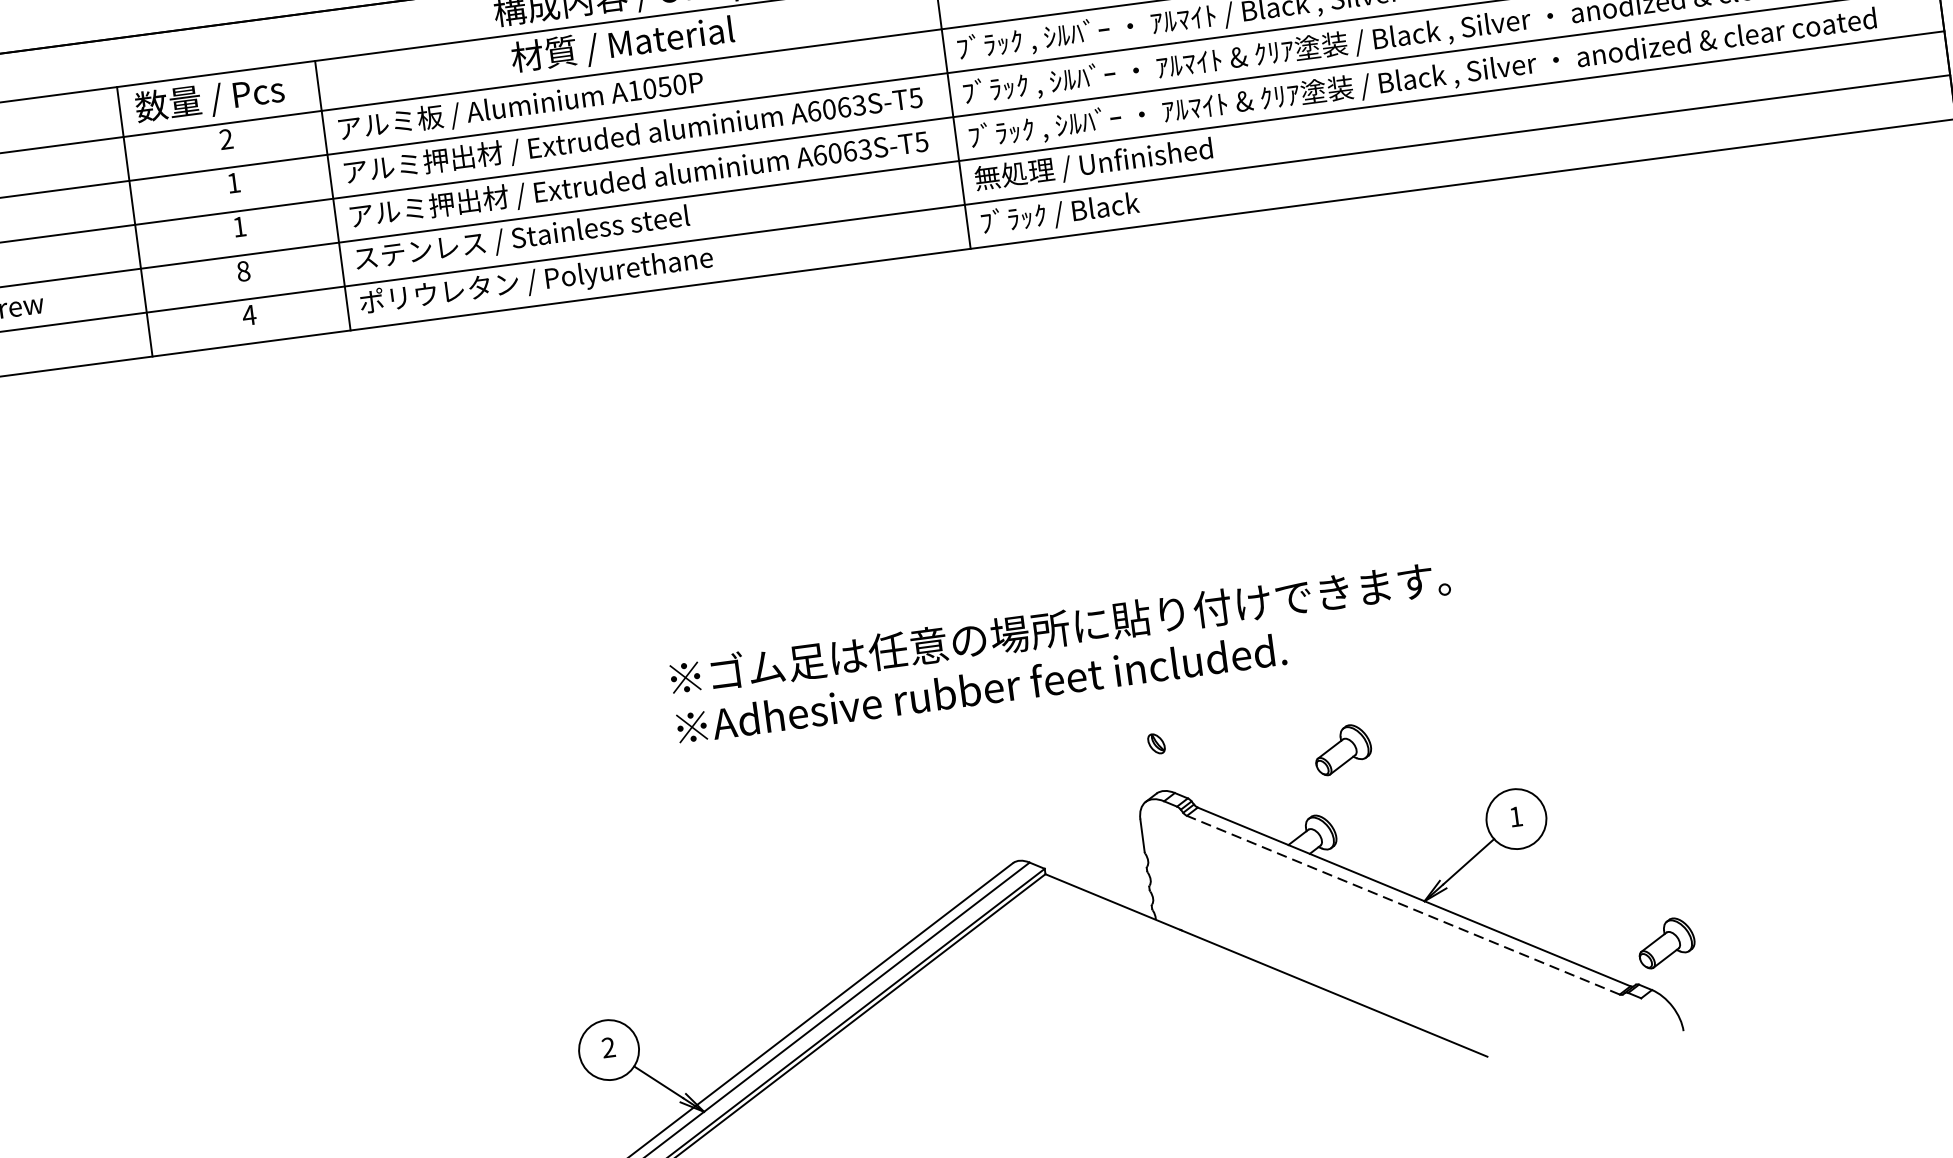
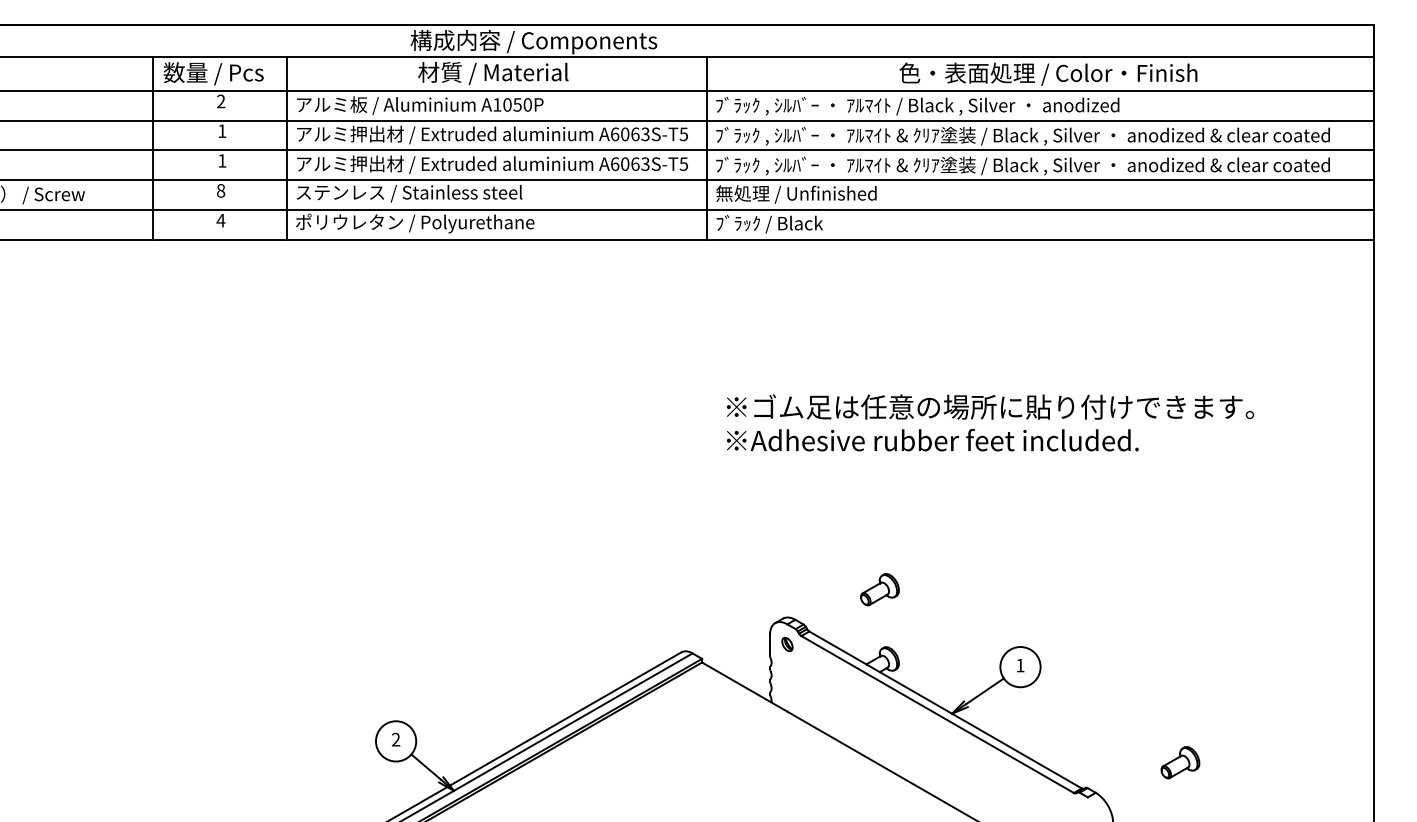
text: (1061, 651) -> (989, 422), moved
part: (1156, 743) -> (787, 644), moved
part: (1342, 749) -> (879, 589), moved
line: (1403, 905) -> (937, 714), dashed -> solid
part: (1666, 942) -> (1180, 762), moved

